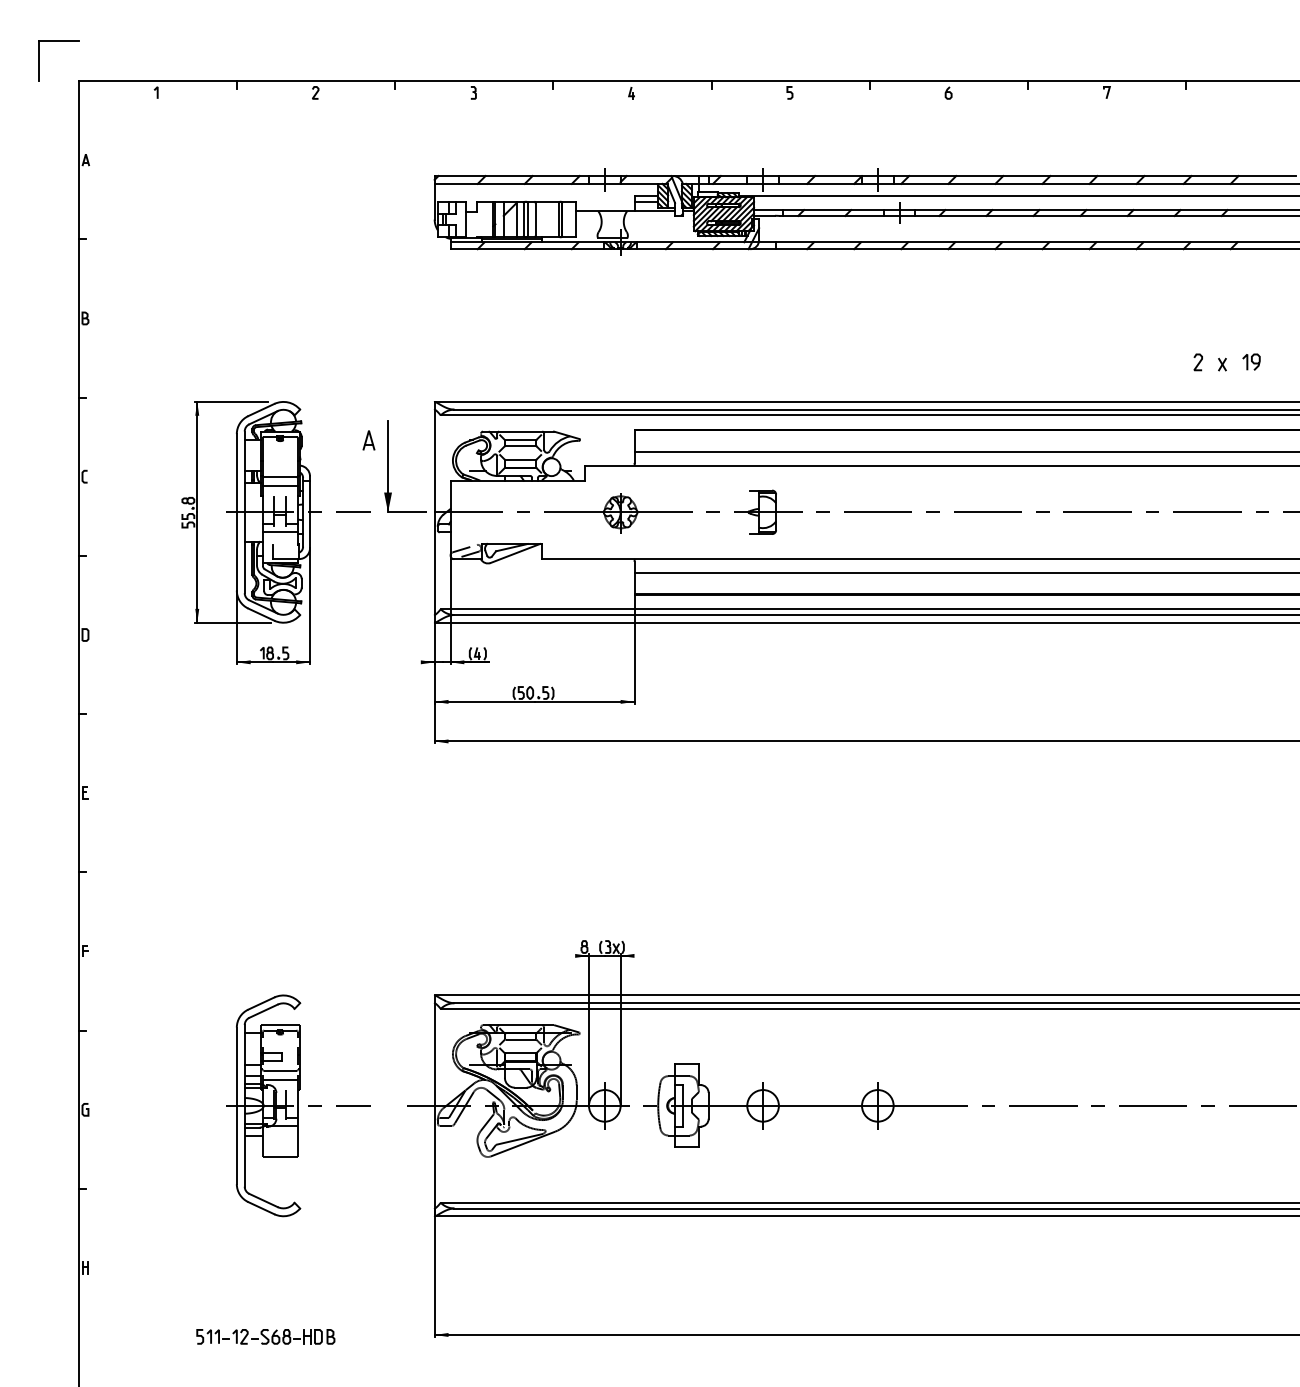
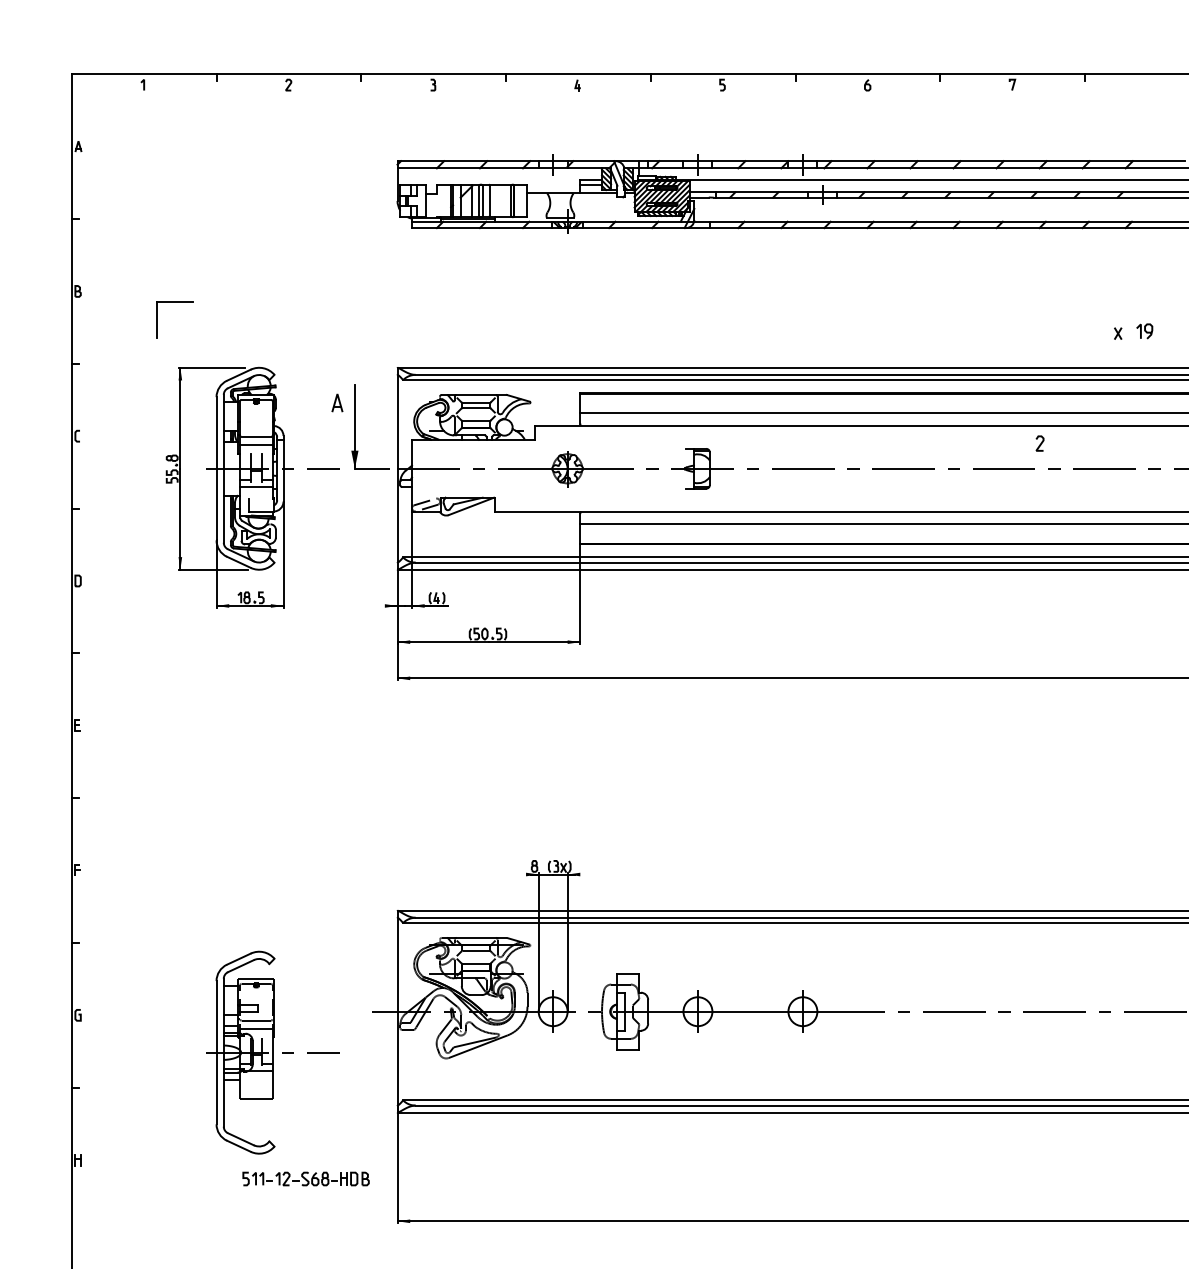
part: (58, 41) -> (174, 302), moved
curve: (1198, 362) -> (1040, 443), moved
part: (297, 1105) -> (272, 1052), moved
part: (265, 1336) -> (305, 1178), moved

